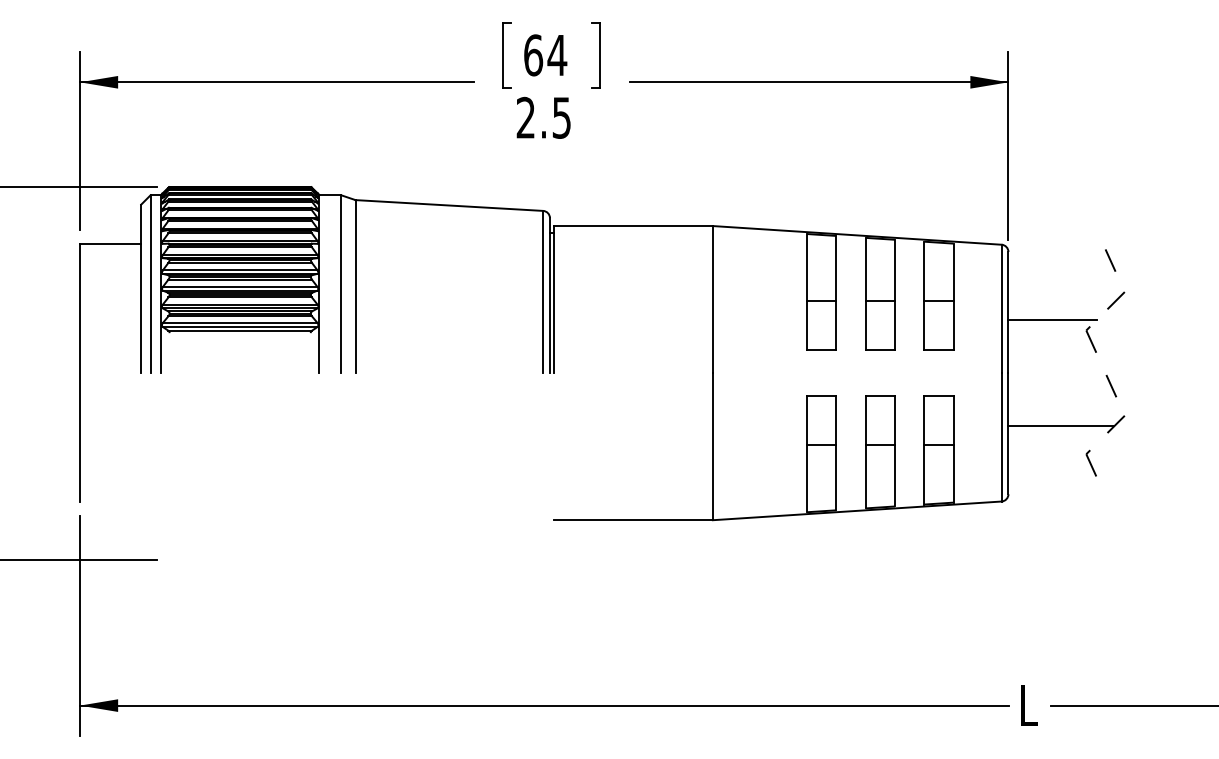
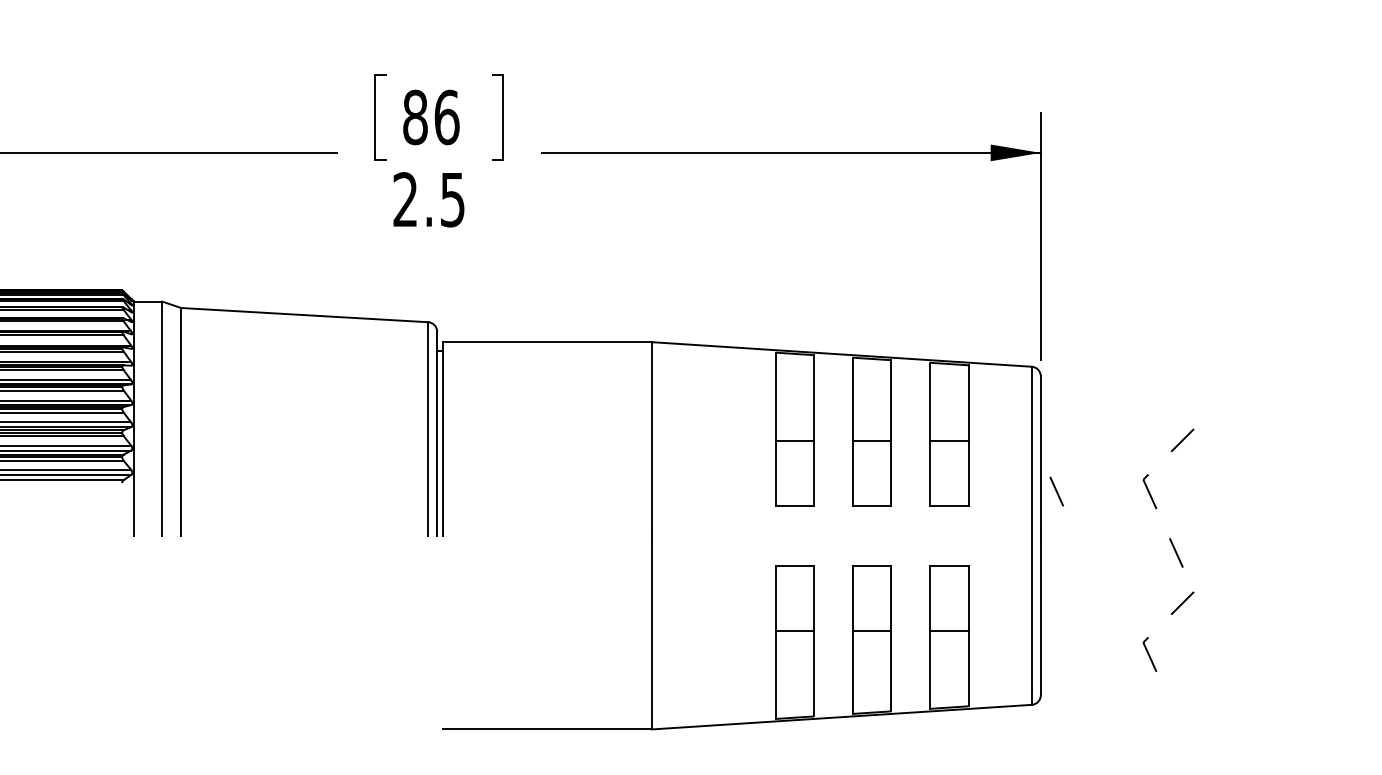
text: (545, 55) -> (431, 117), 64 -> 86
line: (1110, 260) -> (1056, 491), moved
line: (1052, 320) -> (1098, 466), removed
line: (1061, 426) -> (1110, 606), removed

